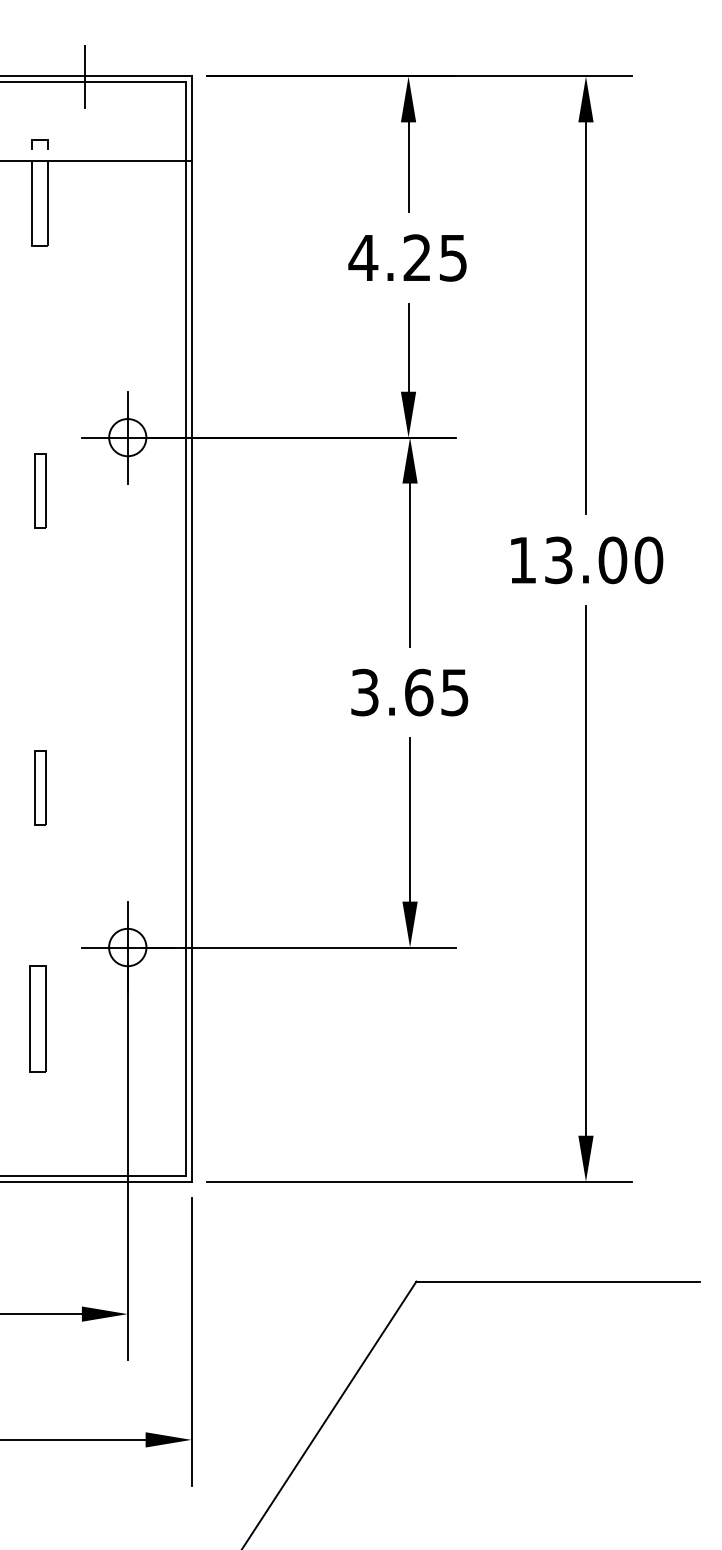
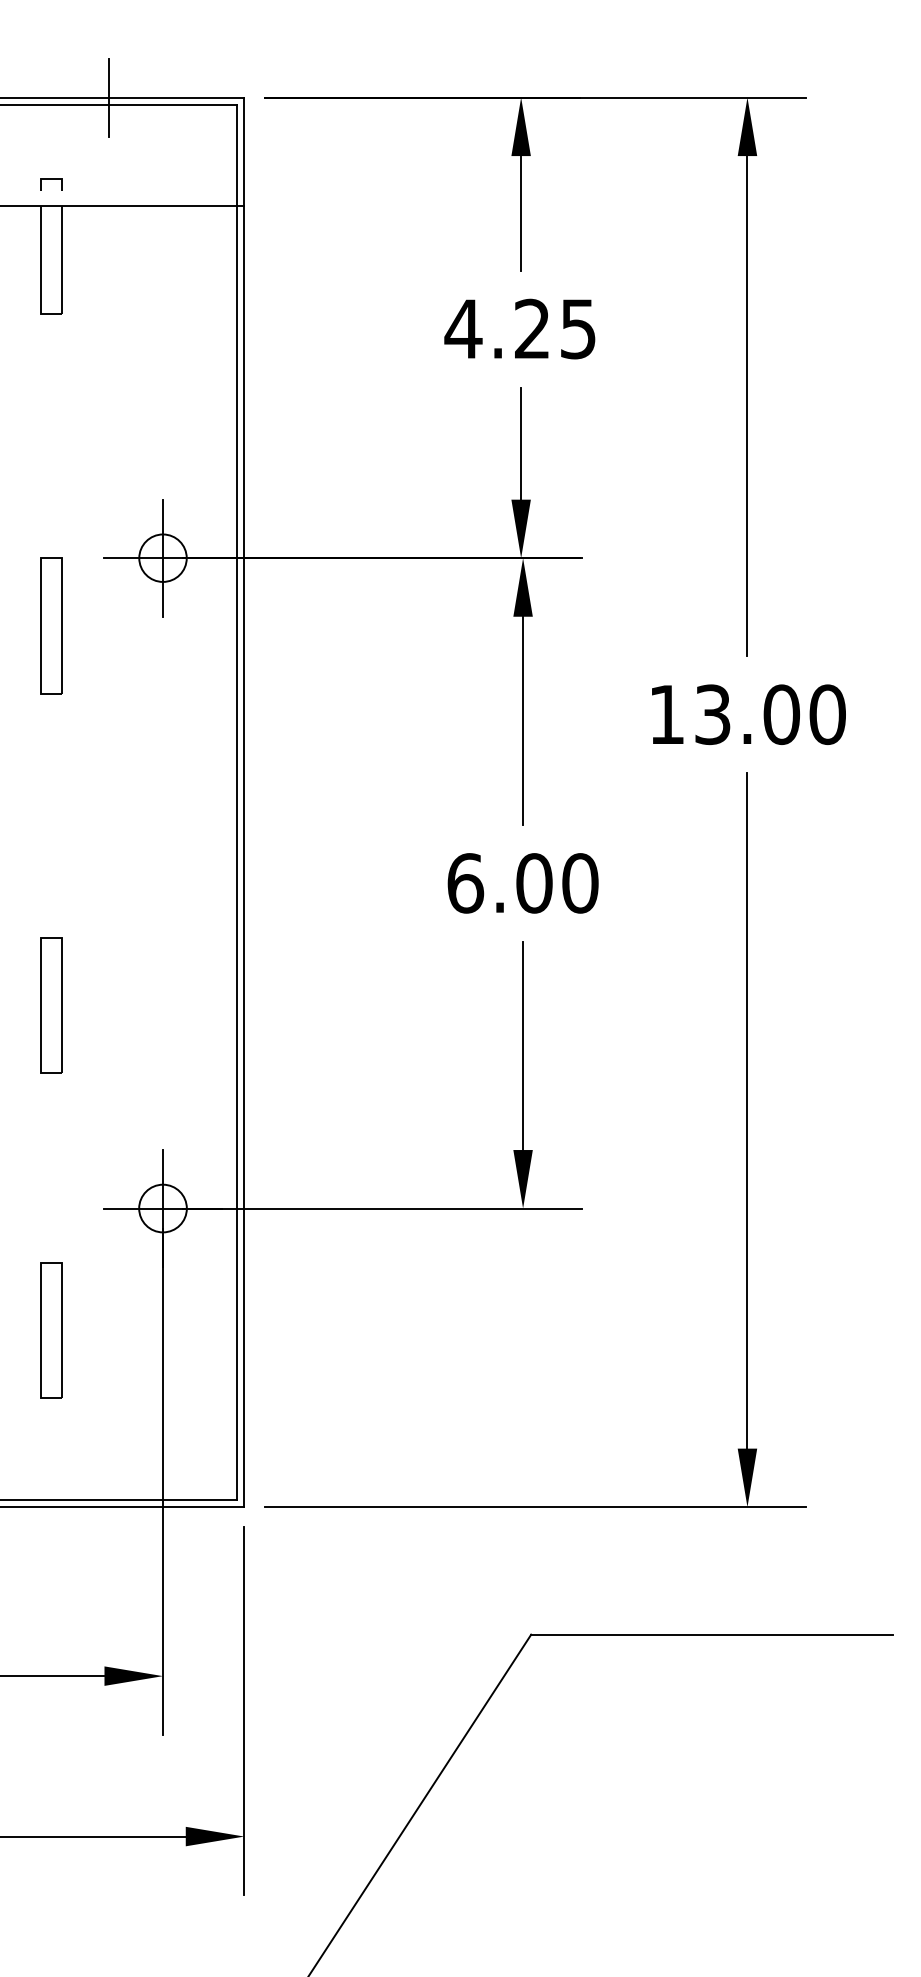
part: (39, 490) -> (50, 625), size x1.43
text: (410, 692) -> (523, 883), 3.65 -> 6.00
part: (39, 787) -> (50, 1004), size x1.43
part: (37, 1018) -> (50, 1329), moved

